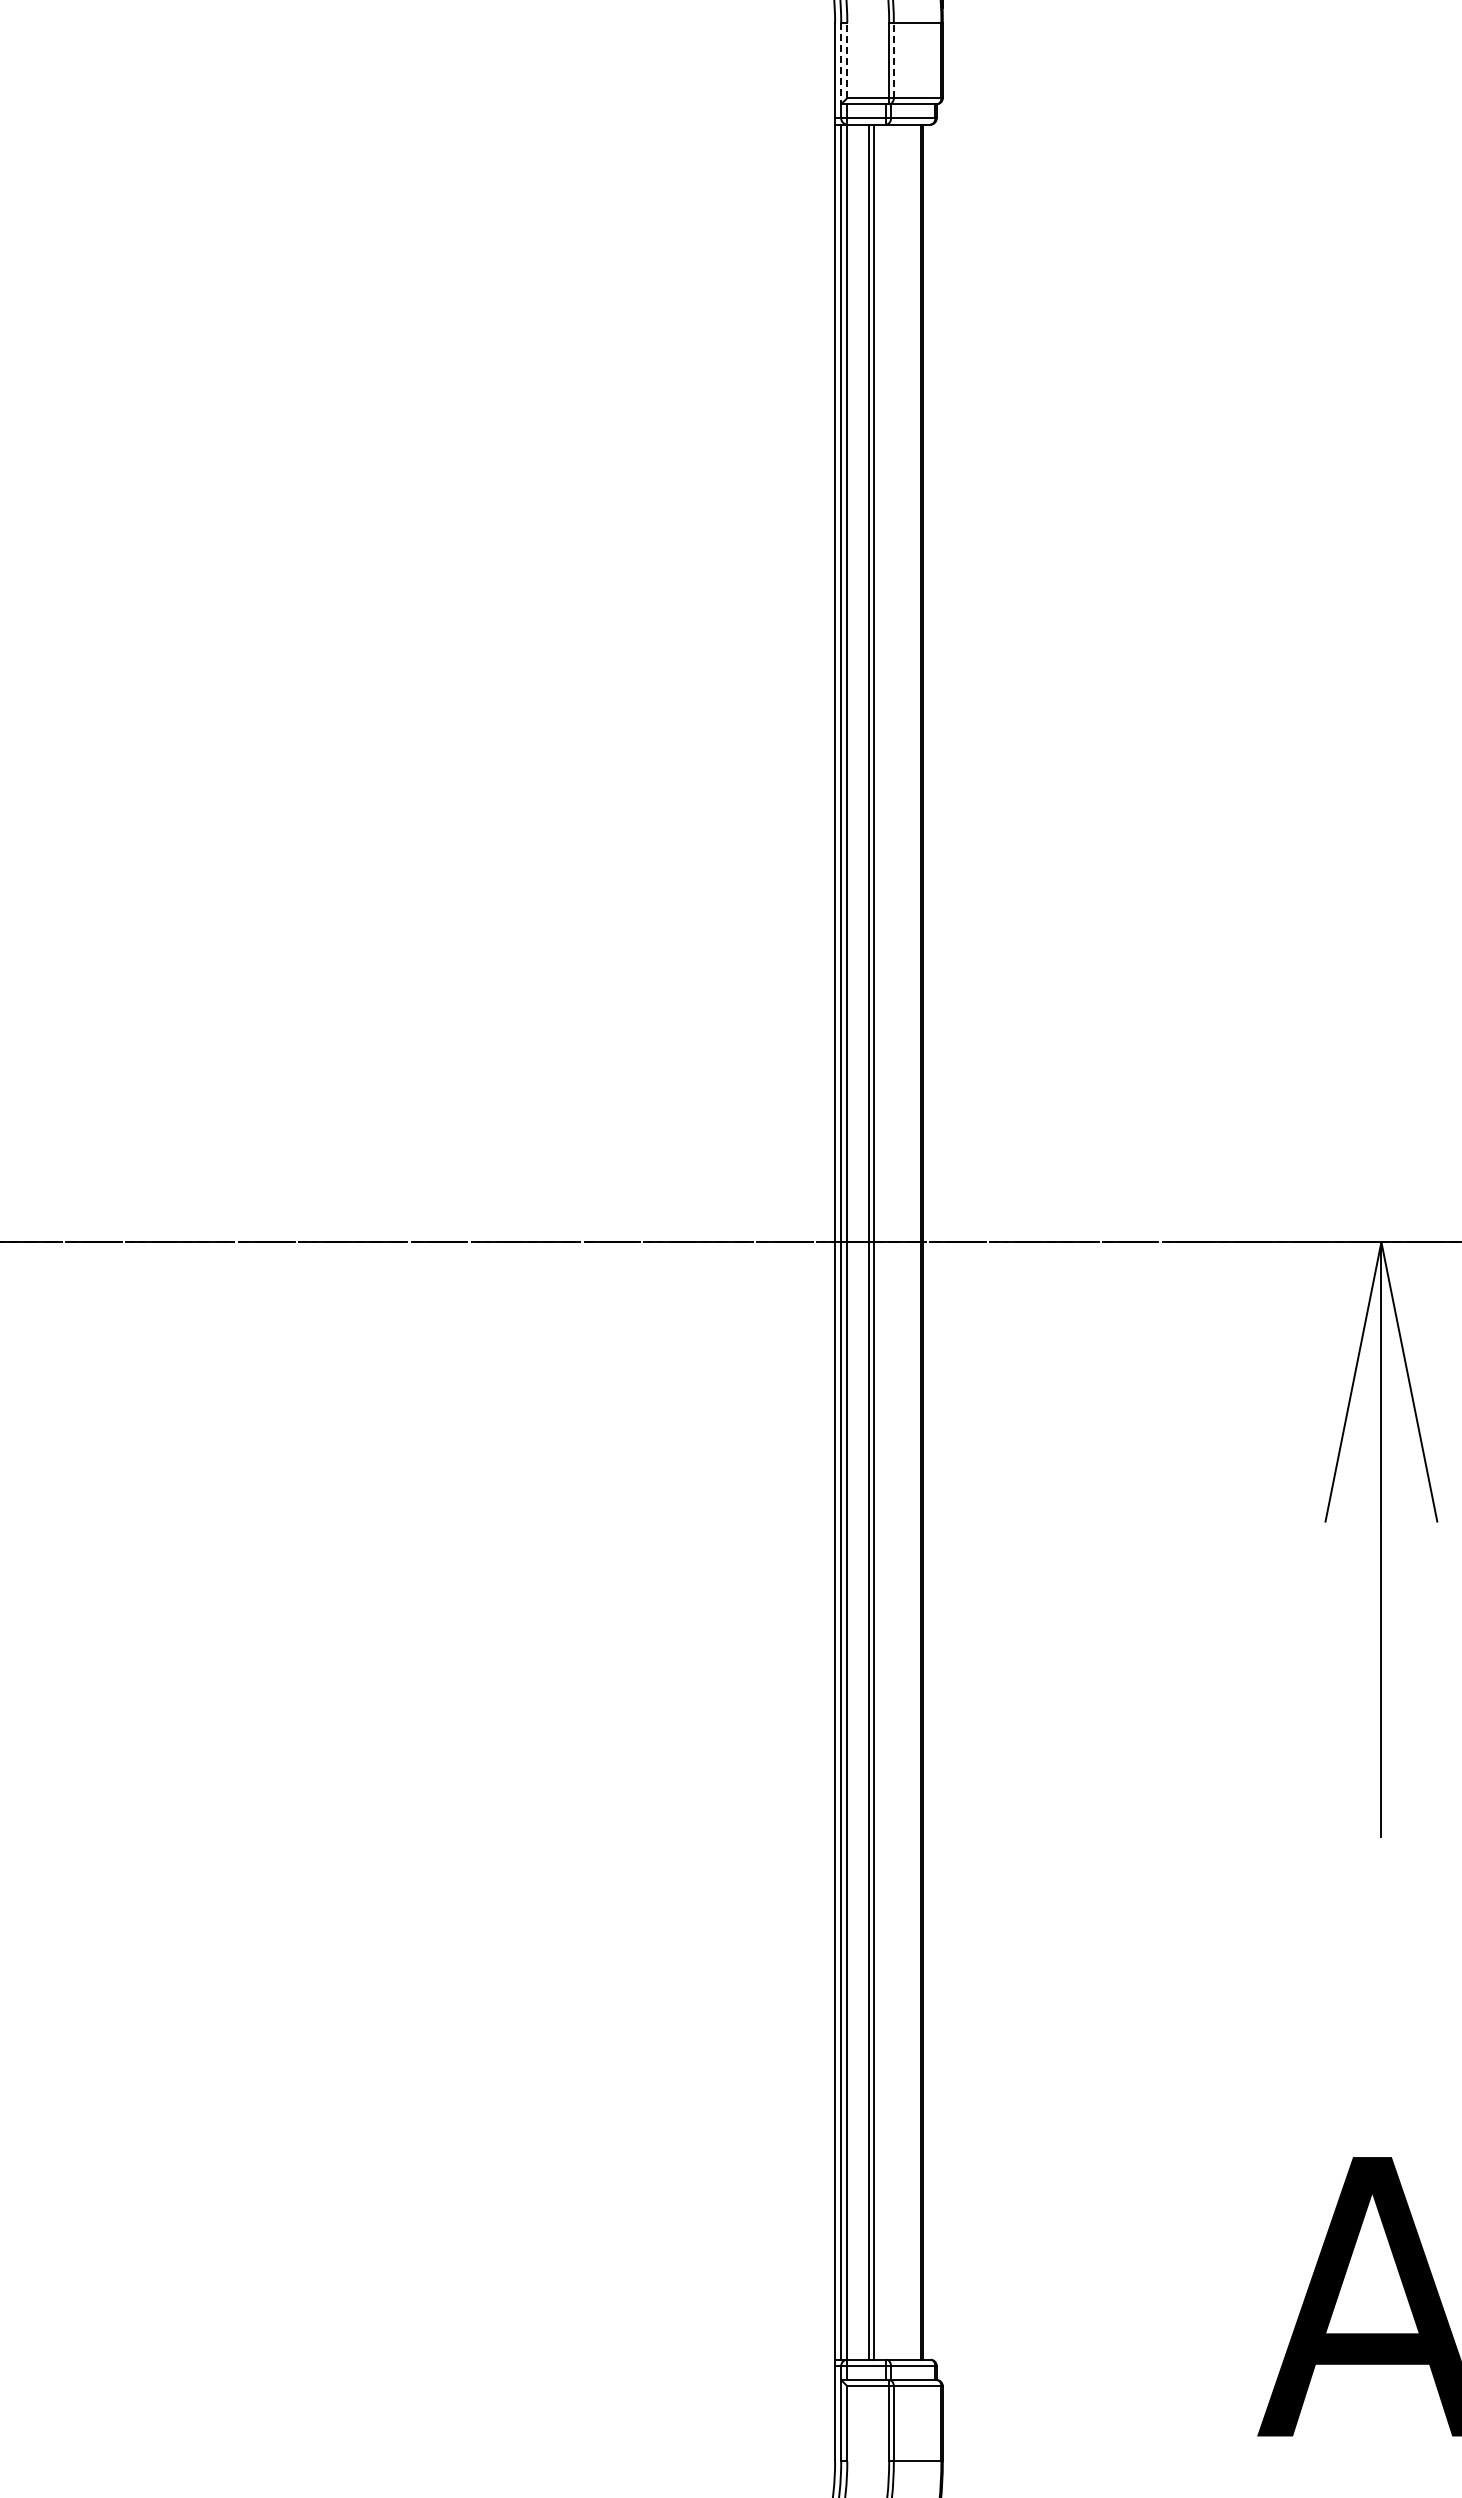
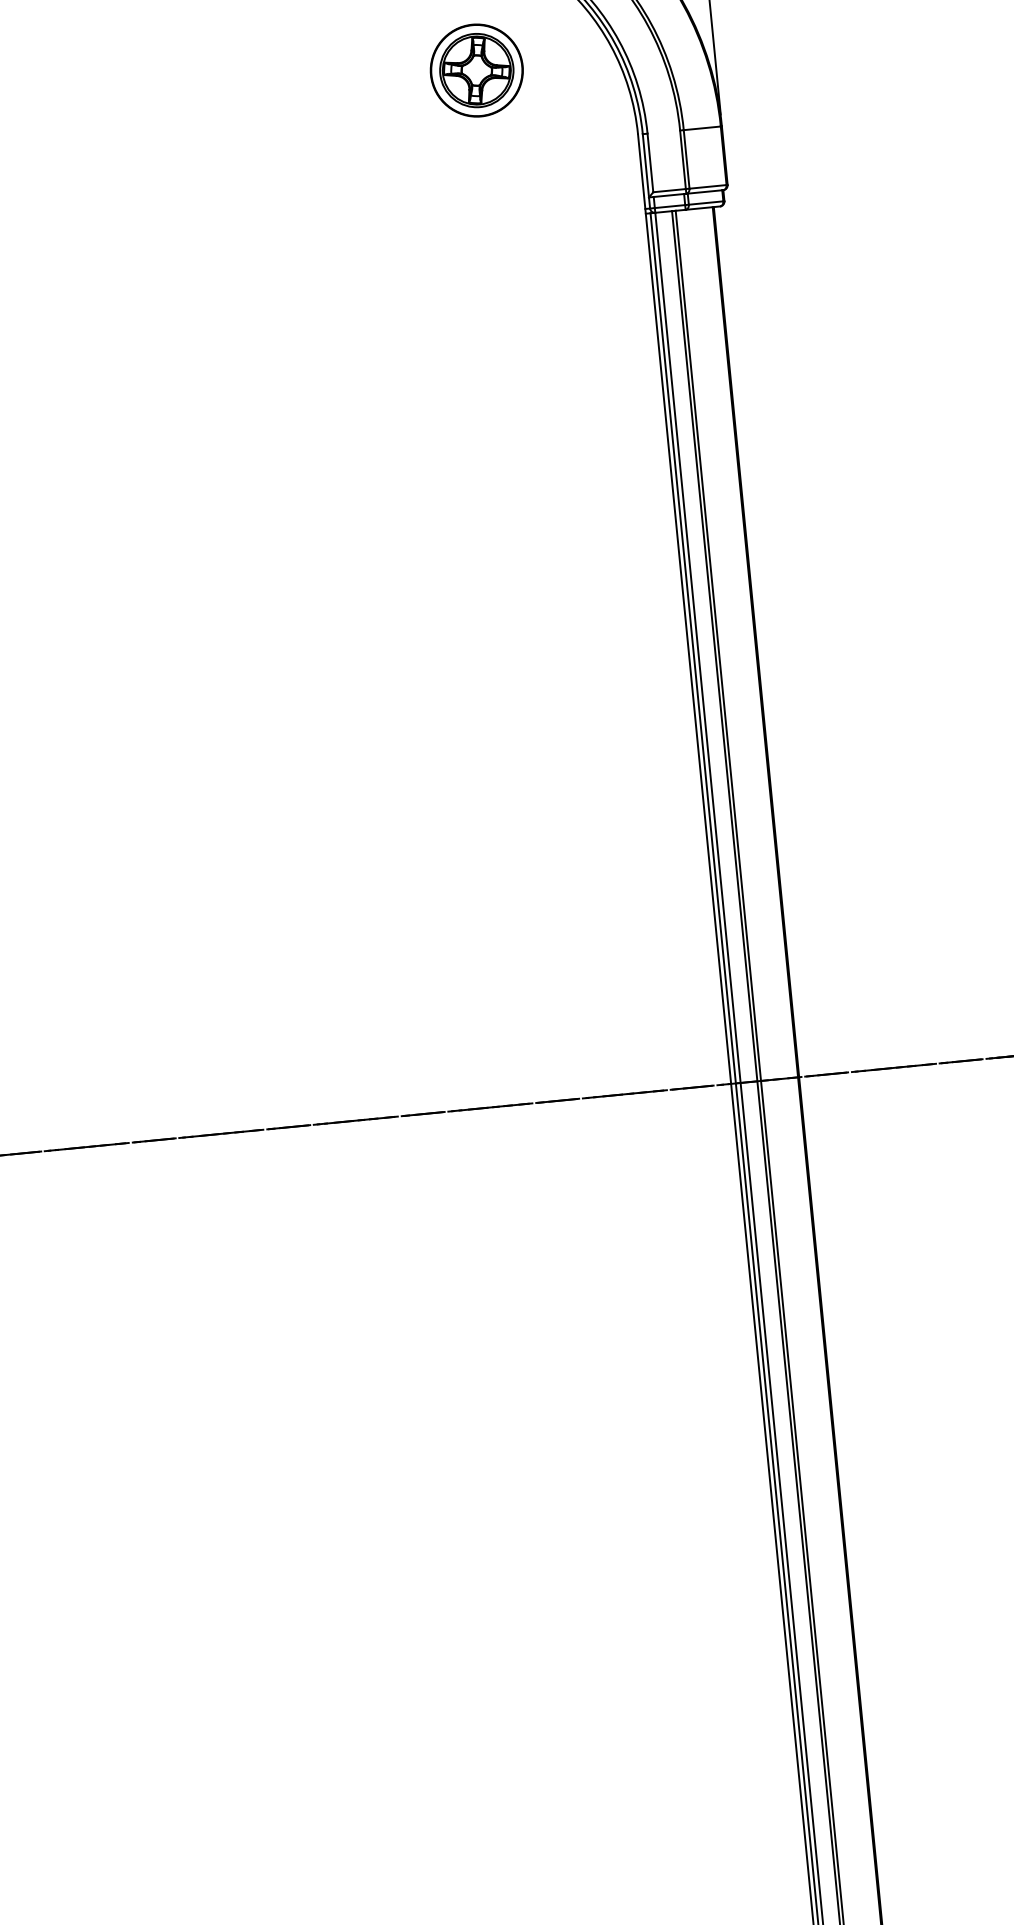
line: (847, 60) -> (650, 162), dashed -> solid
line: (893, 60) -> (686, 159), dashed -> solid
line: (841, 63) -> (646, 165), dashed -> solid

